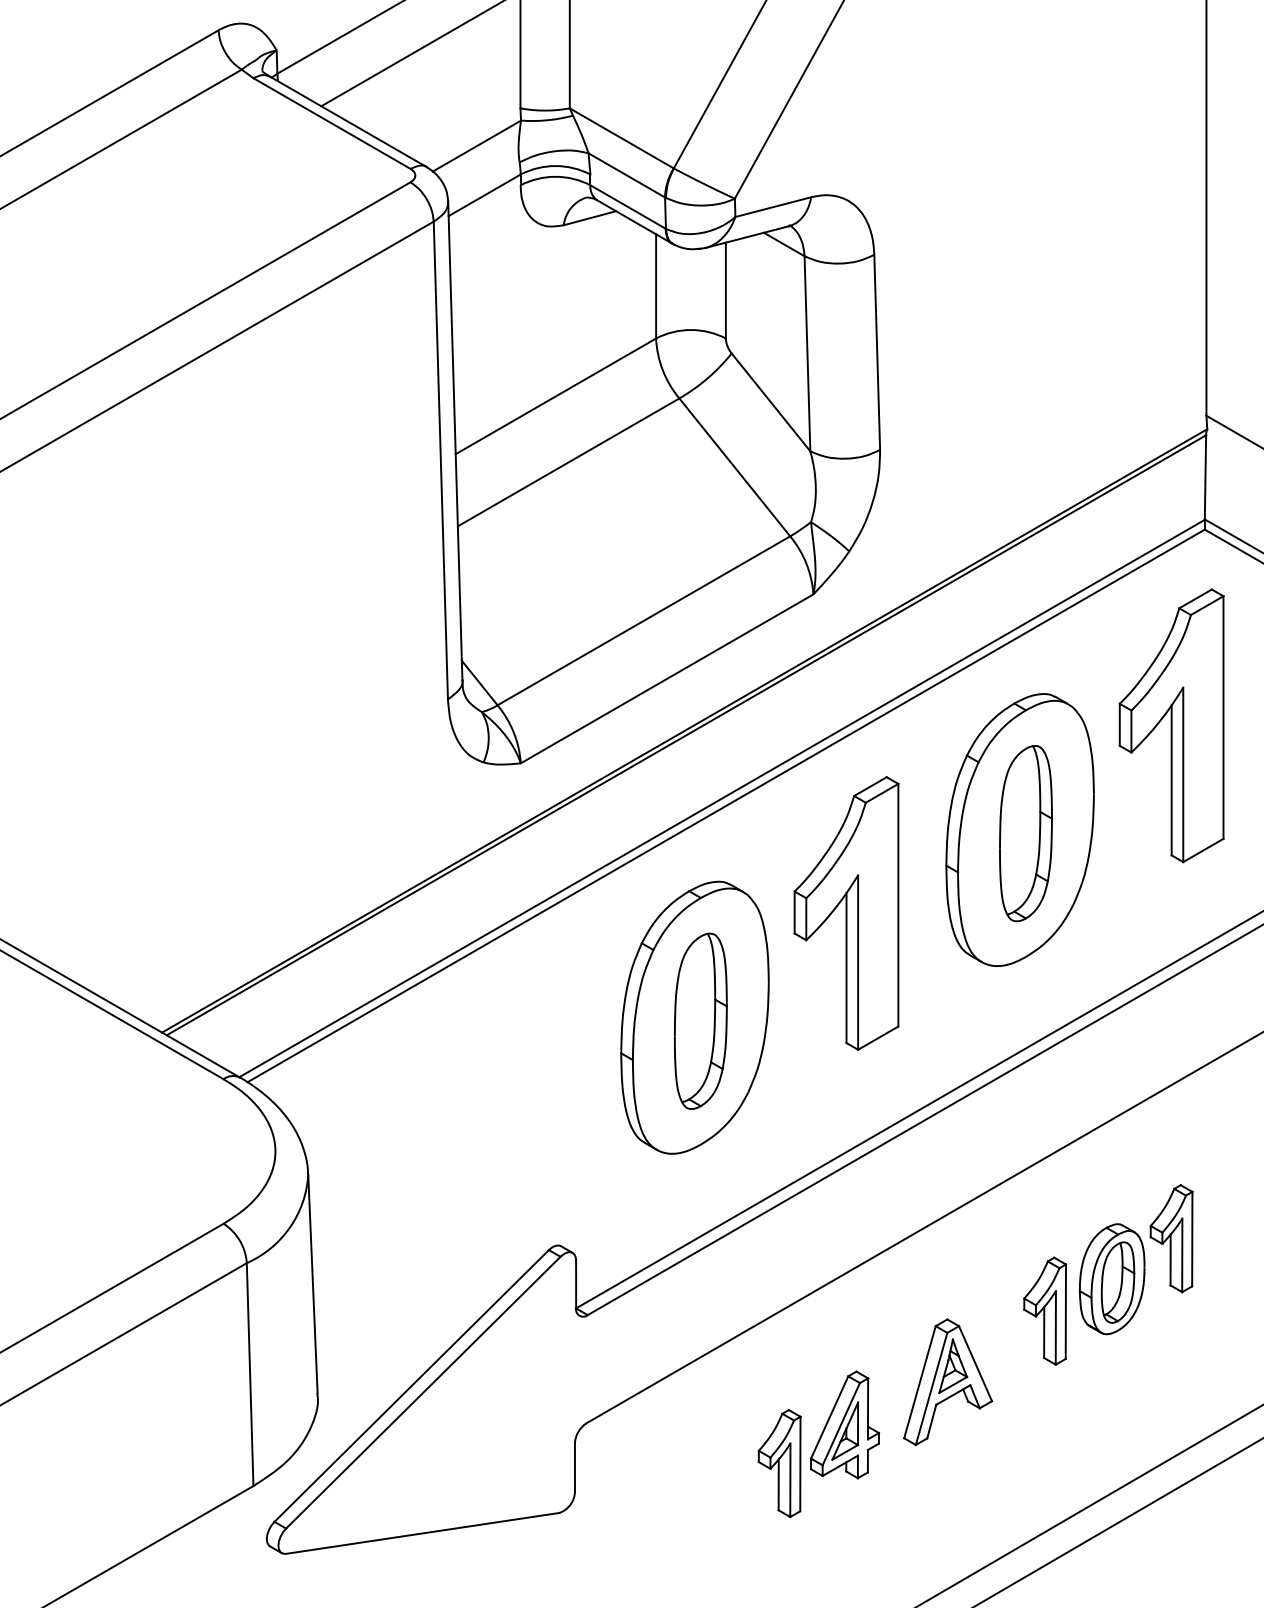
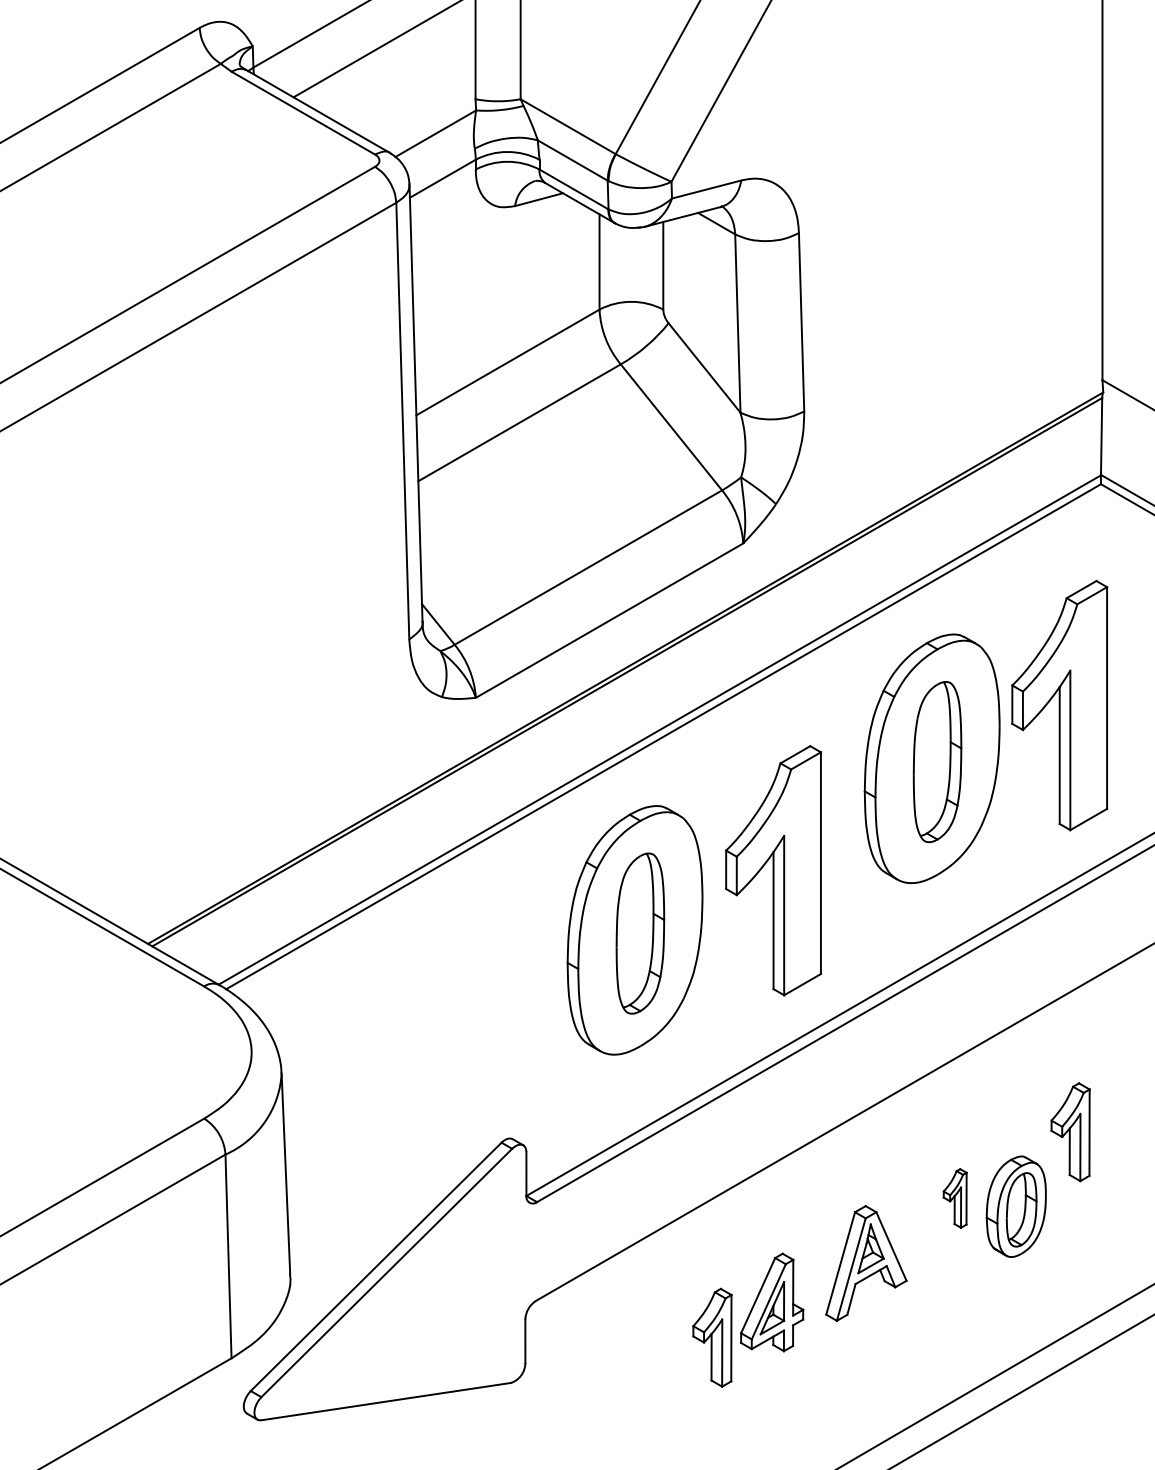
part: (1171, 725) -> (1059, 705), moved
part: (846, 913) -> (773, 870), moved
part: (1111, 1279) -> (1015, 1207), moved
part: (1045, 1310) -> (955, 1197), size x0.6

